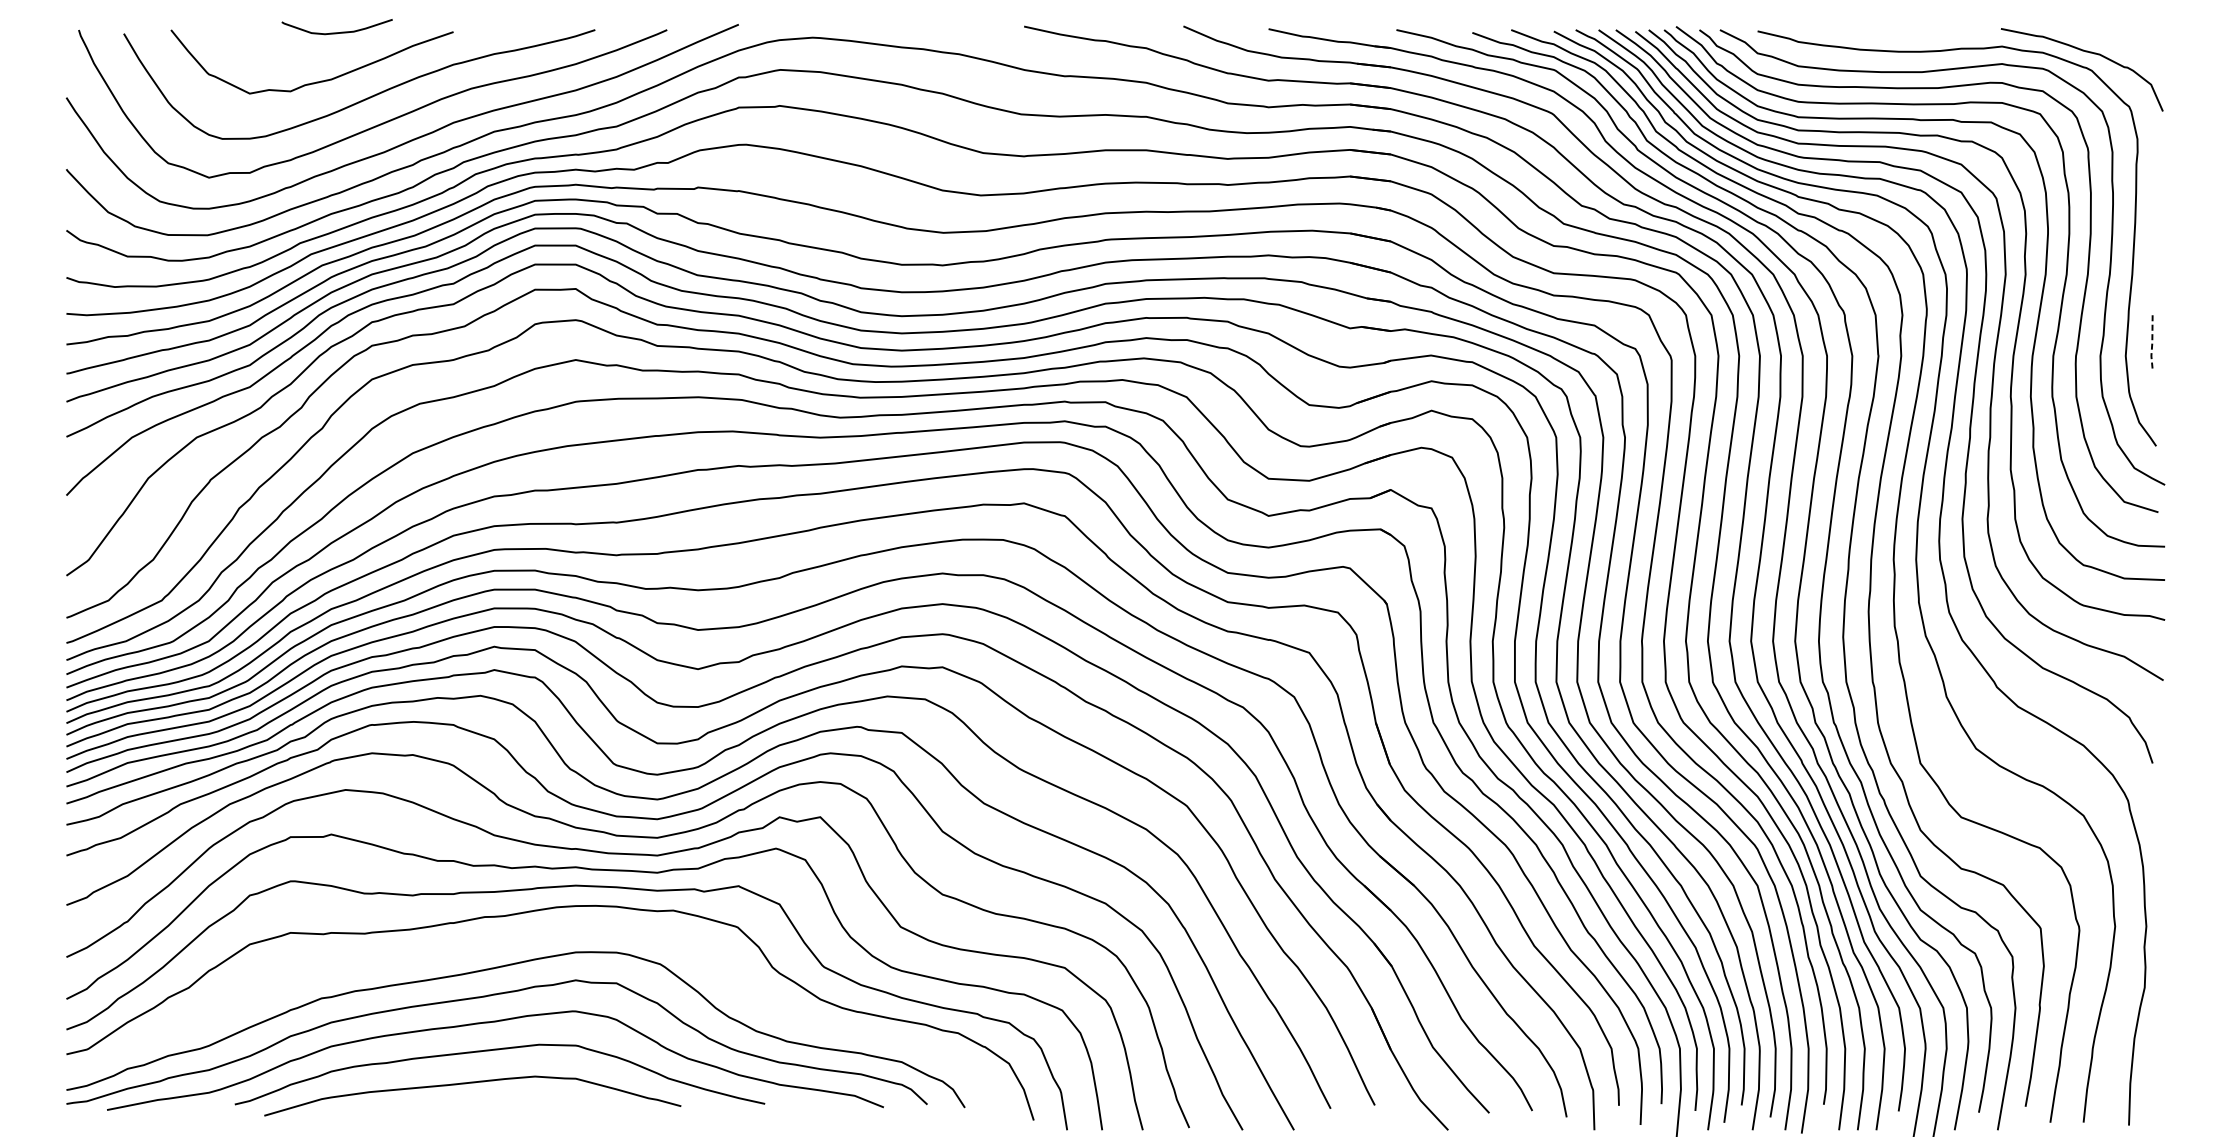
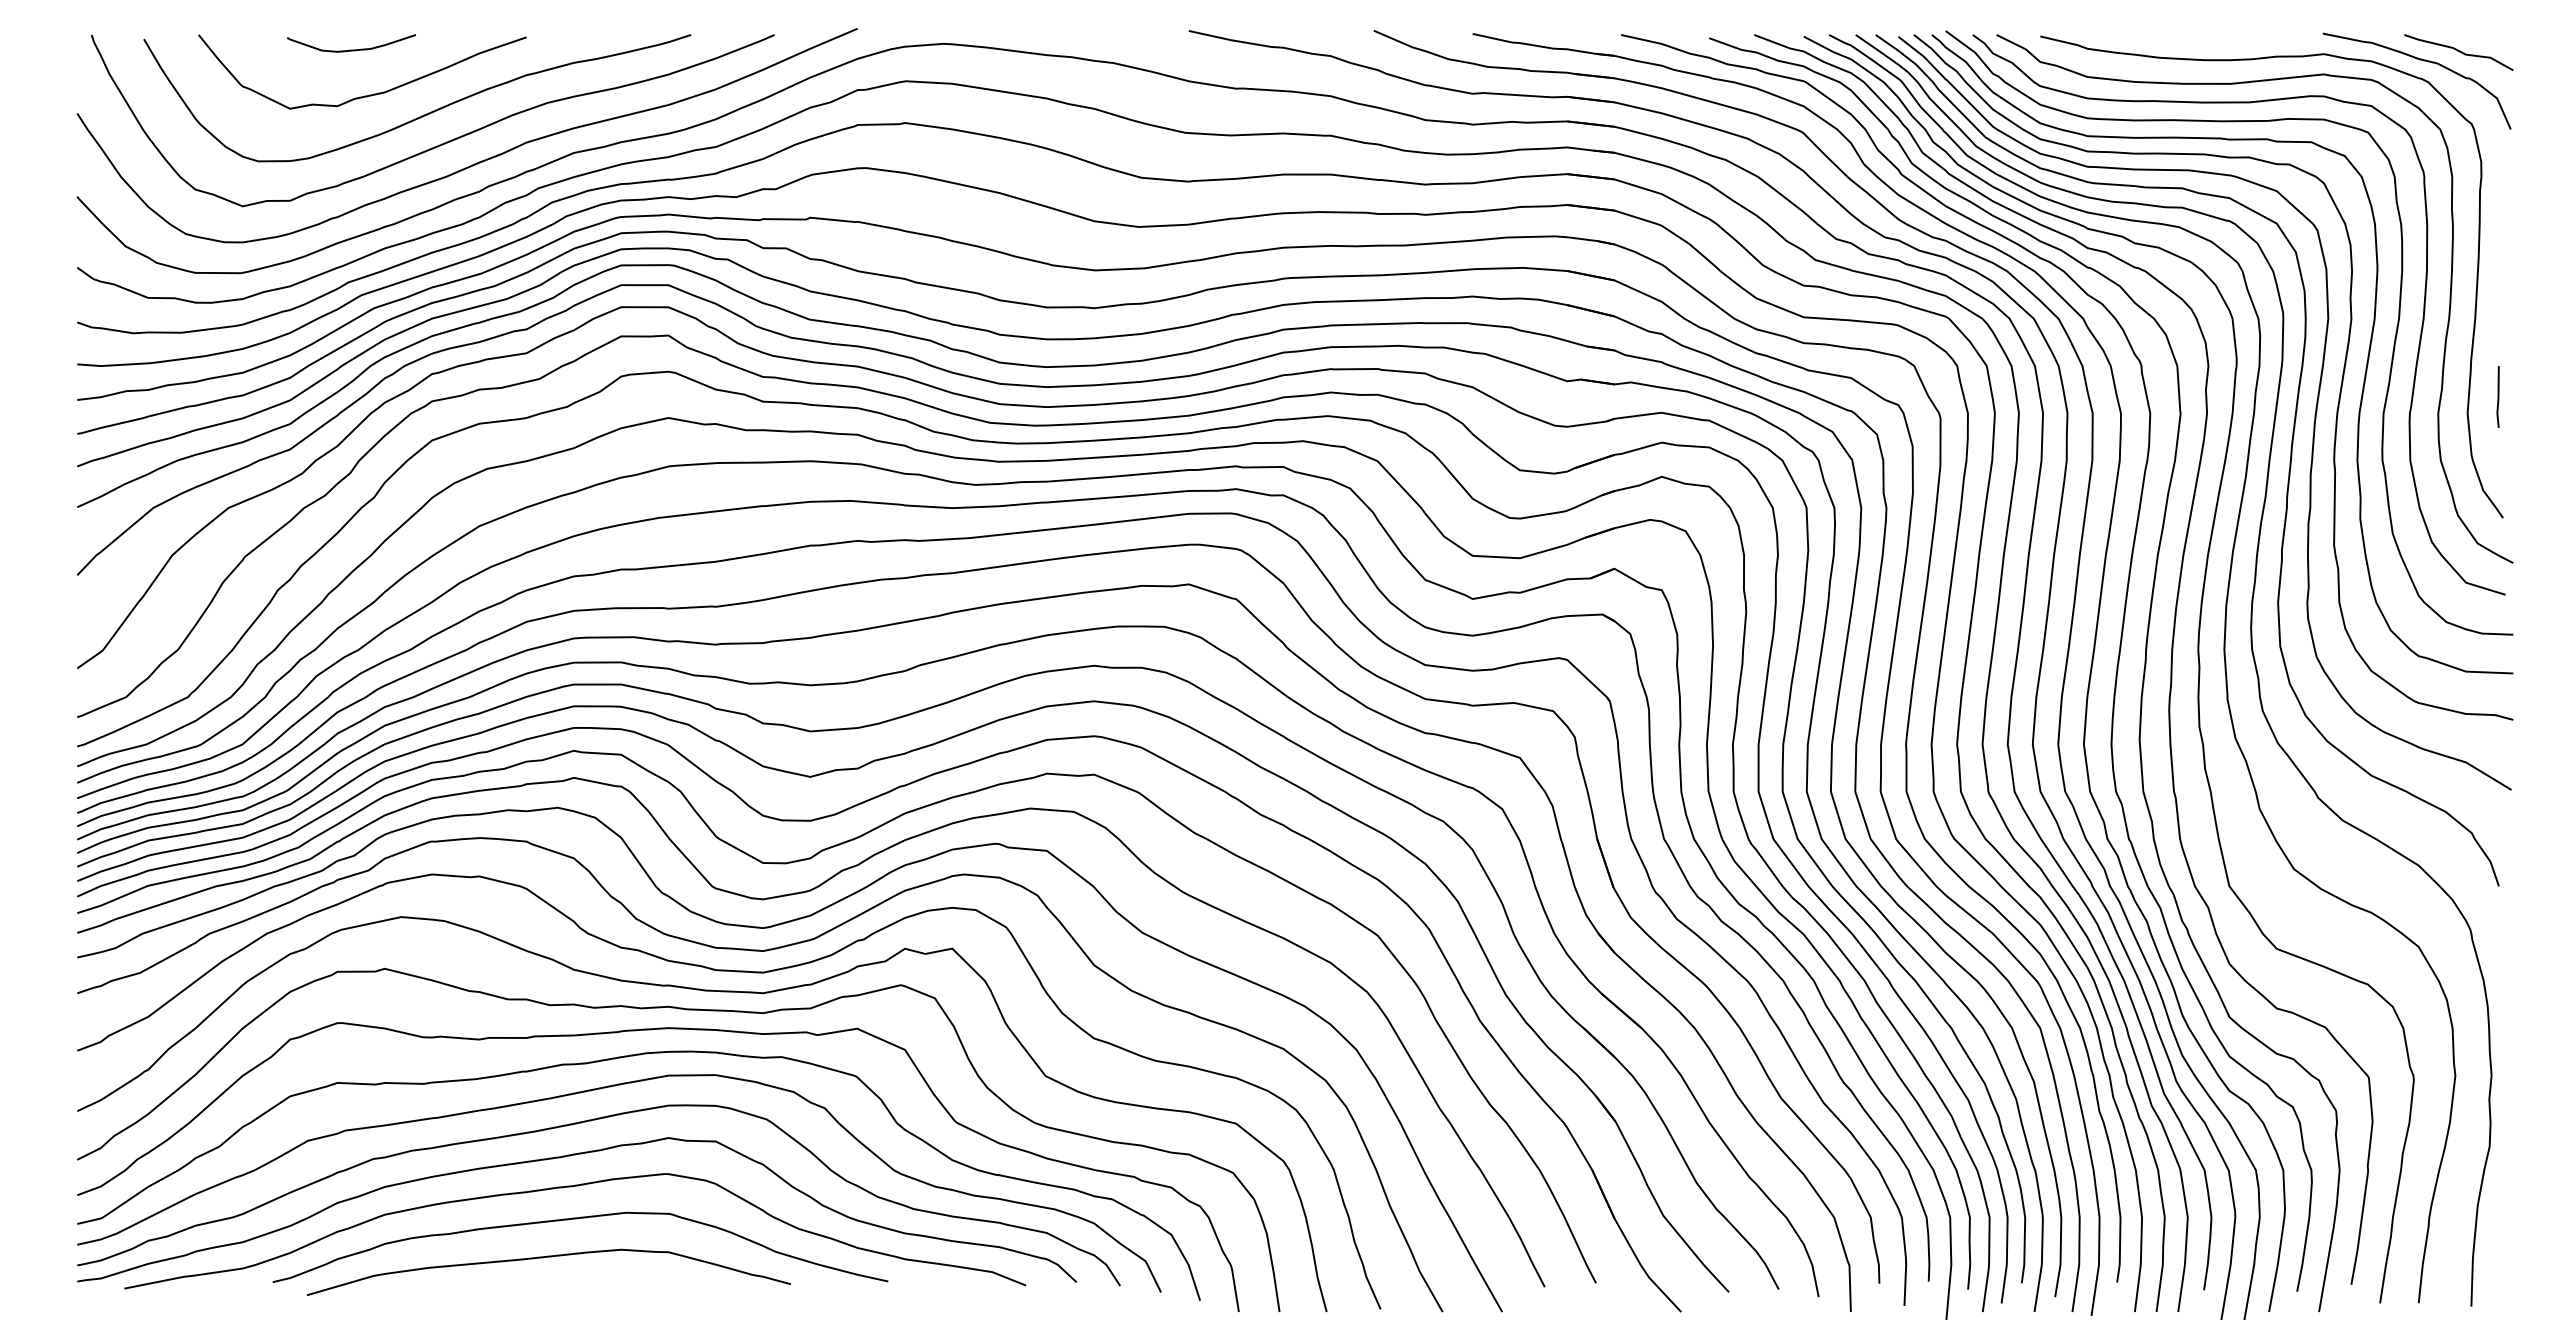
curve: (337, 32) -> (351, 49), moved
curve: (2117, 44) -> (2458, 51), added
line: (2152, 342) -> (2498, 397), dashed -> solid
curve: (517, 938) -> (600, 1089), added

